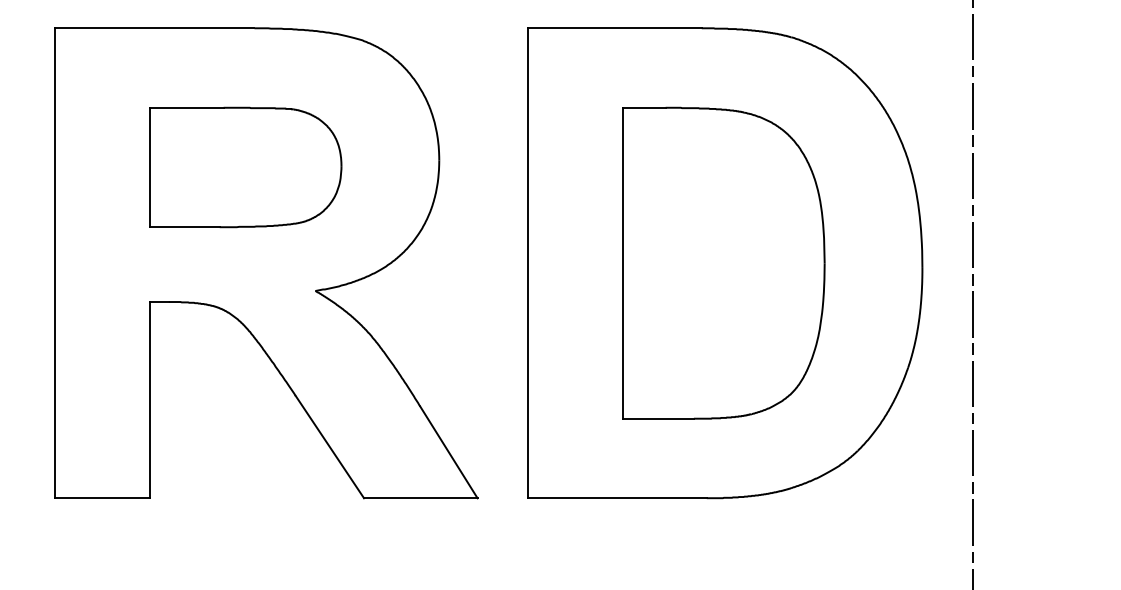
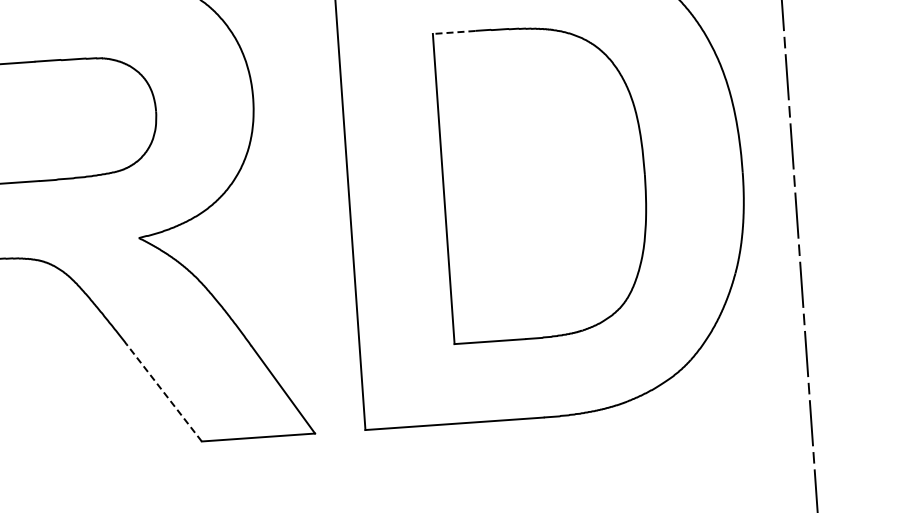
line: (643, 107) -> (453, 32), solid -> dashed
line: (329, 447) -> (163, 393), solid -> dashed

